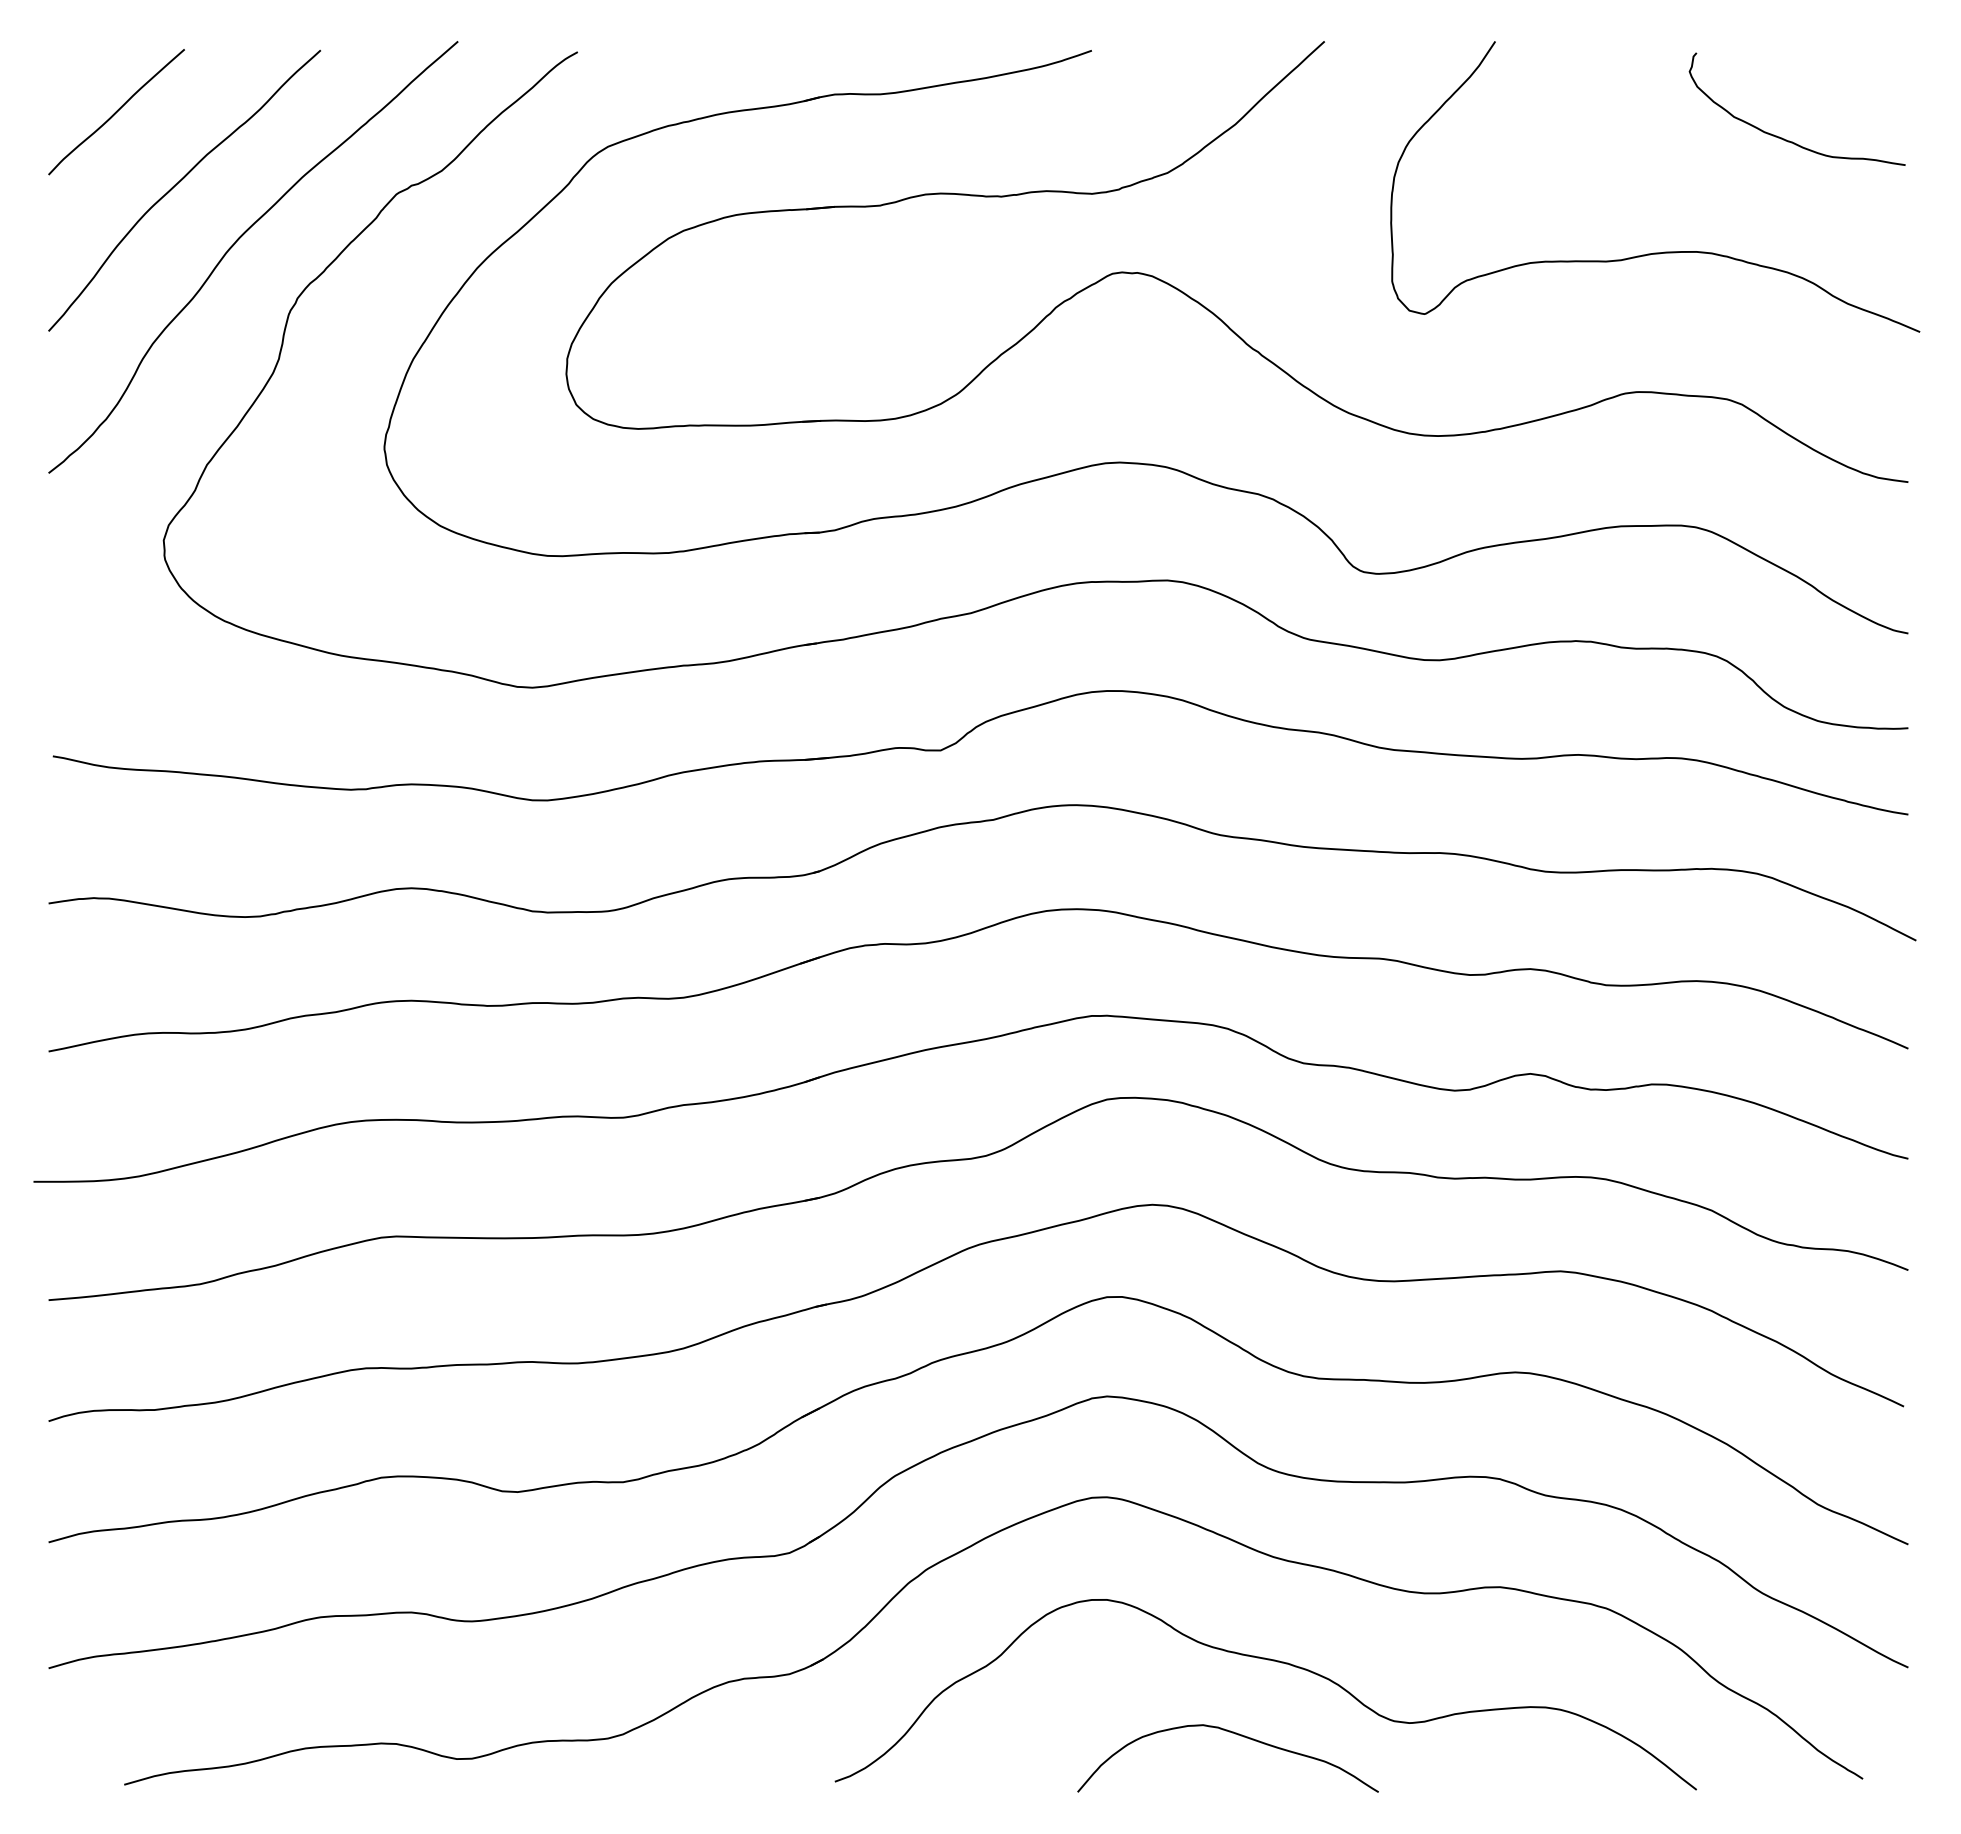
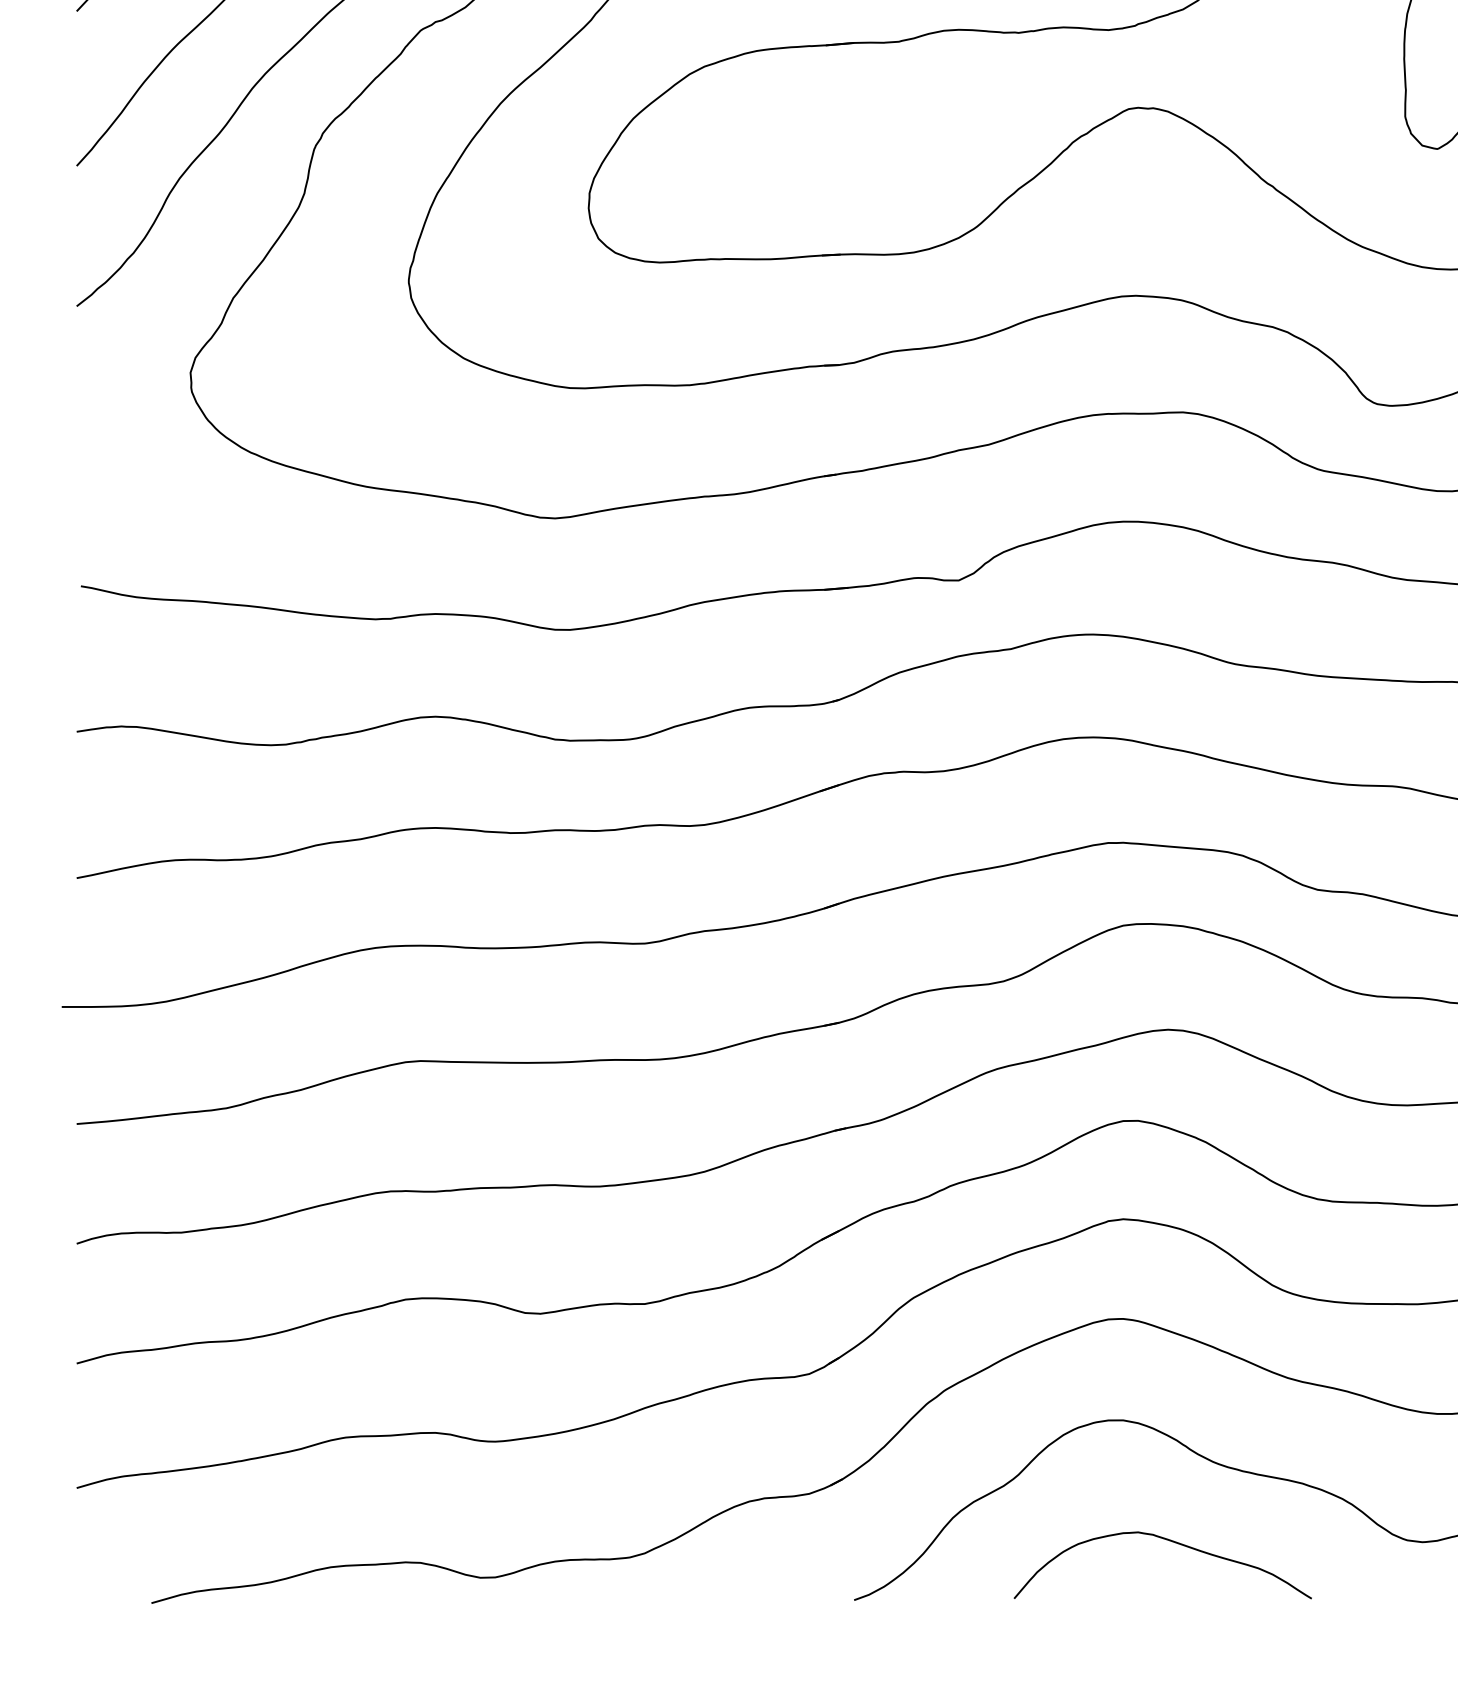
curve: (1235, 1734) -> (1170, 1541), moved

